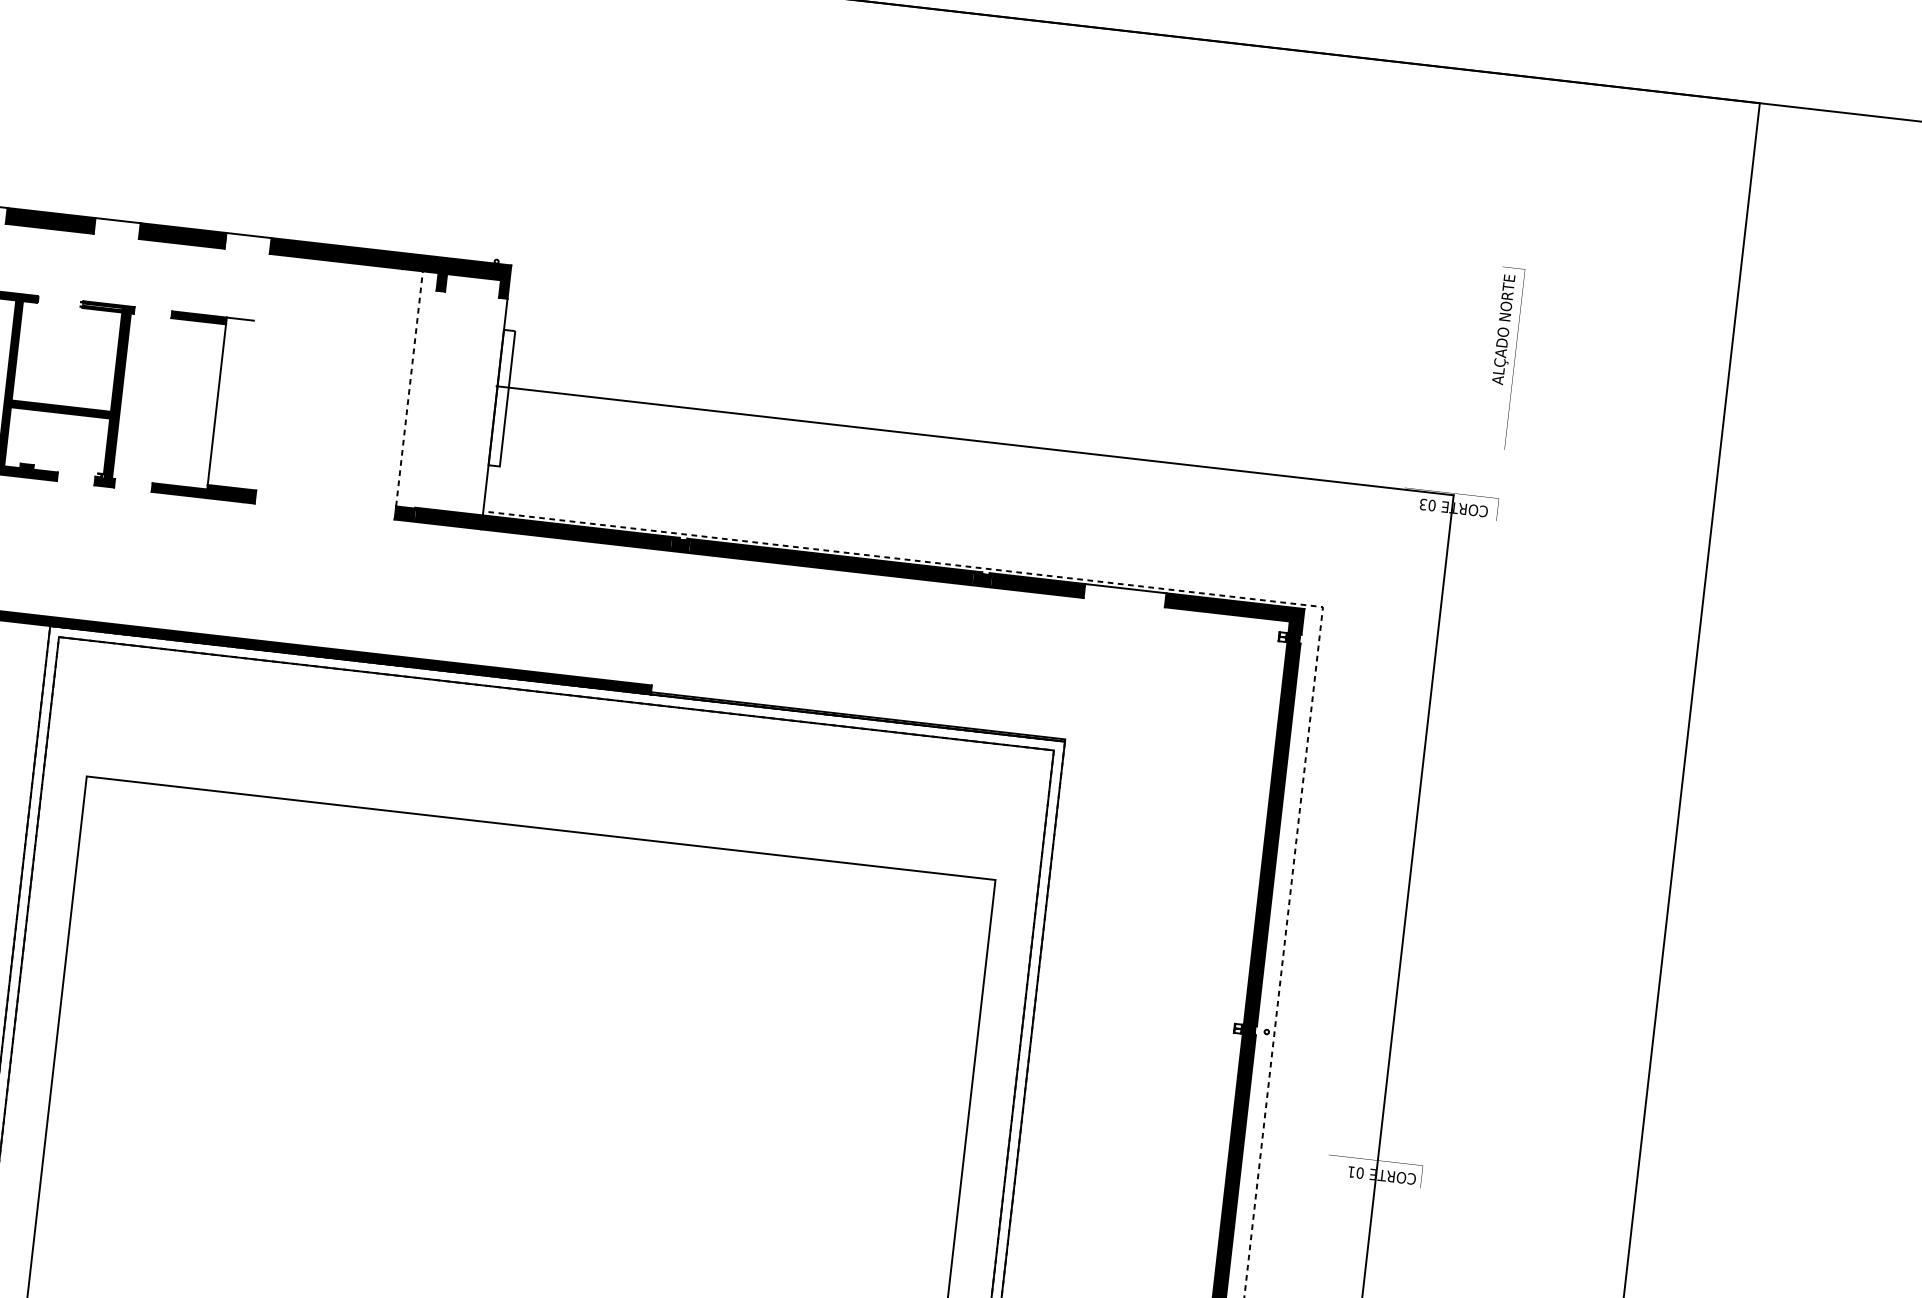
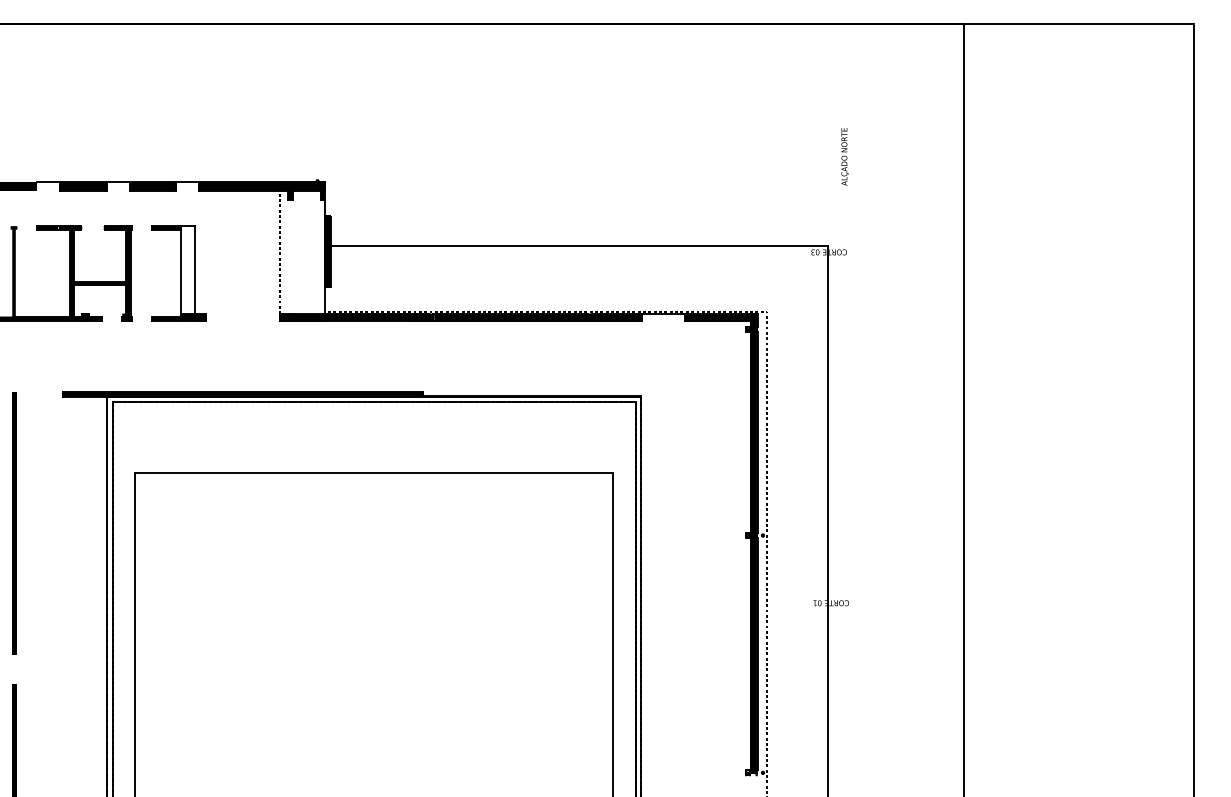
hatch: (502, 397) -> (328, 251), added
line: (243, 404) -> (194, 270), added

